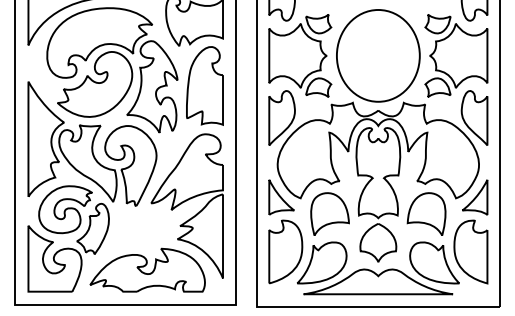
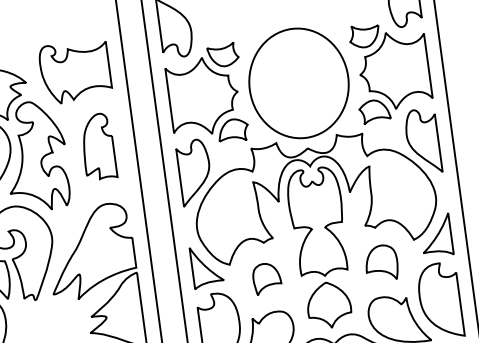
part: (204, 85) -> (97, 146), size x0.7
part: (329, 213) -> (266, 278), size x0.6
part: (426, 213) -> (381, 262), size x0.7

